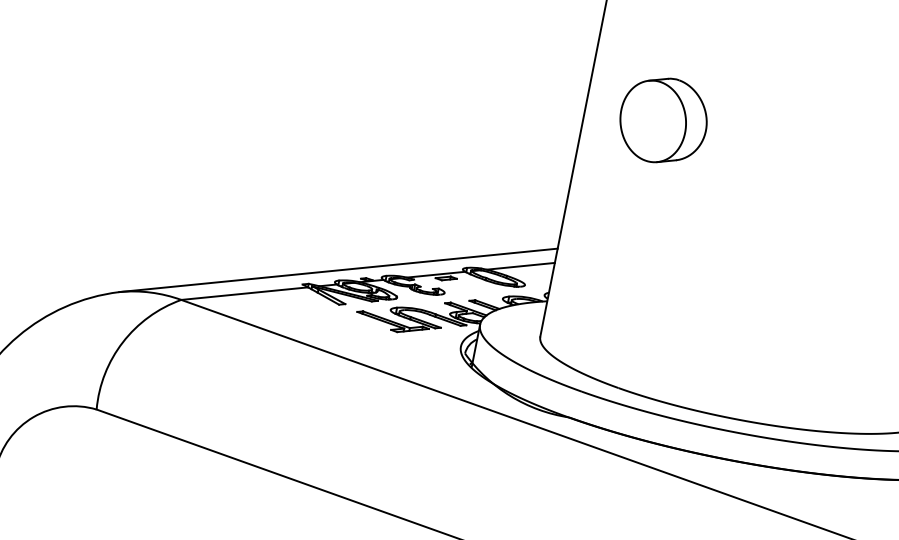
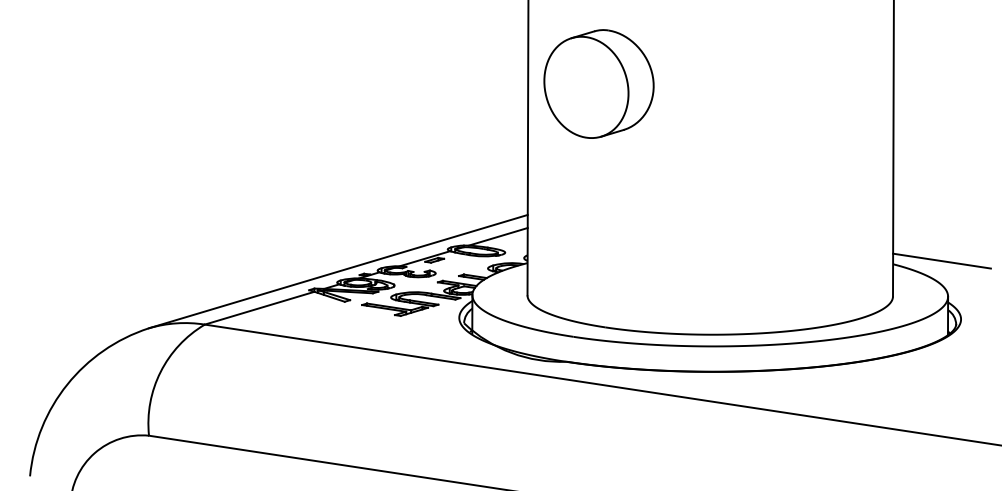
part: (664, 120) -> (599, 83), size x1.4

